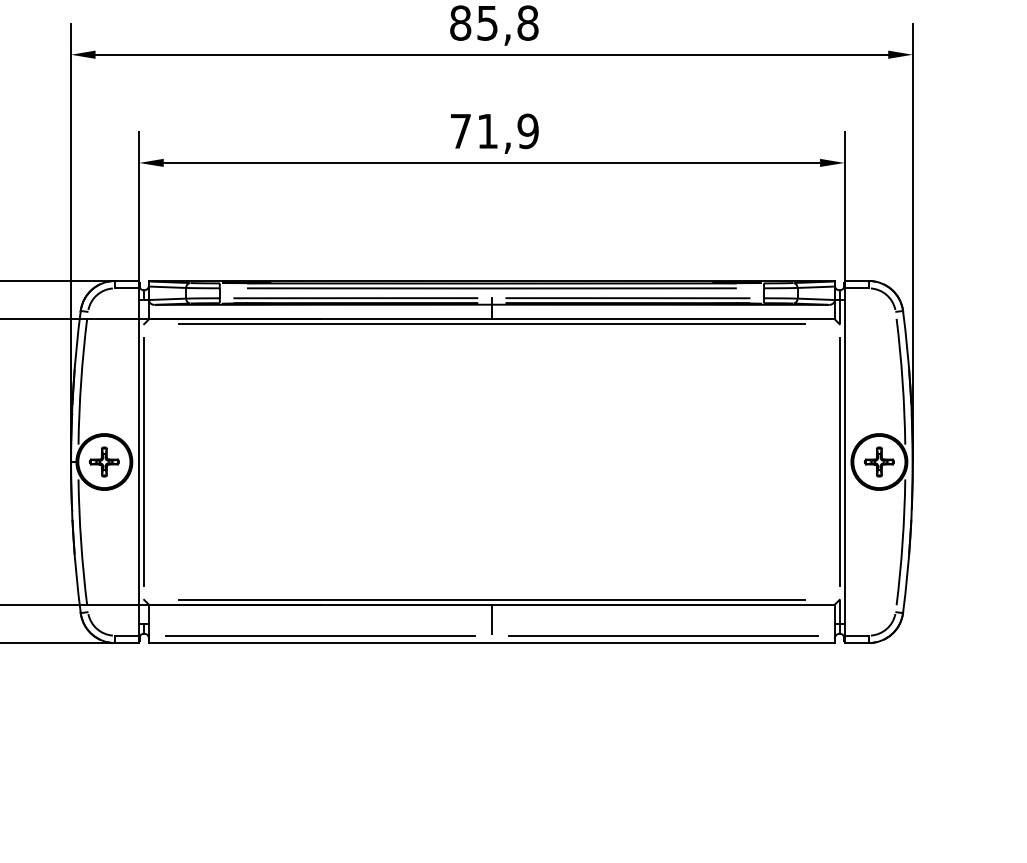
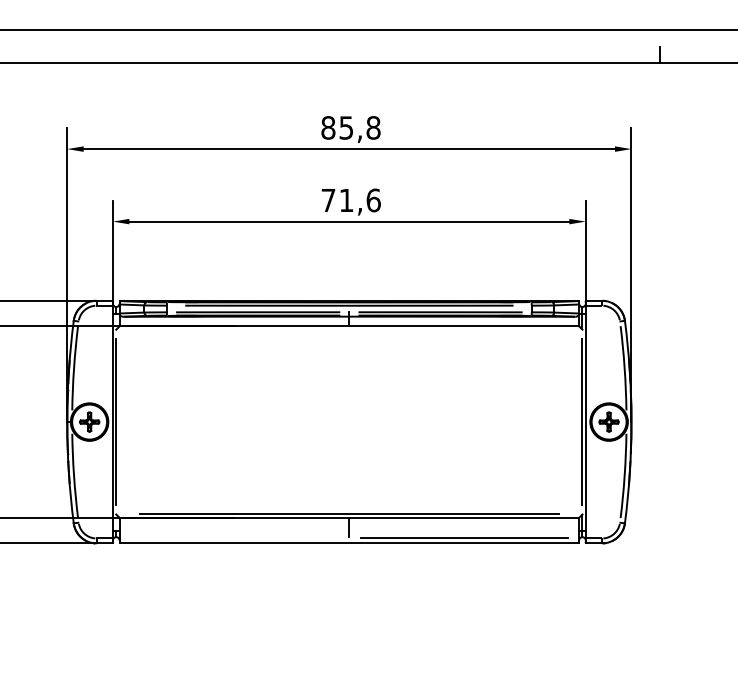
text: (527, 131) -> (373, 200), 71,9 -> 71,6
line: (492, 323) -> (349, 329), removed
line: (320, 635) -> (234, 538), removed

